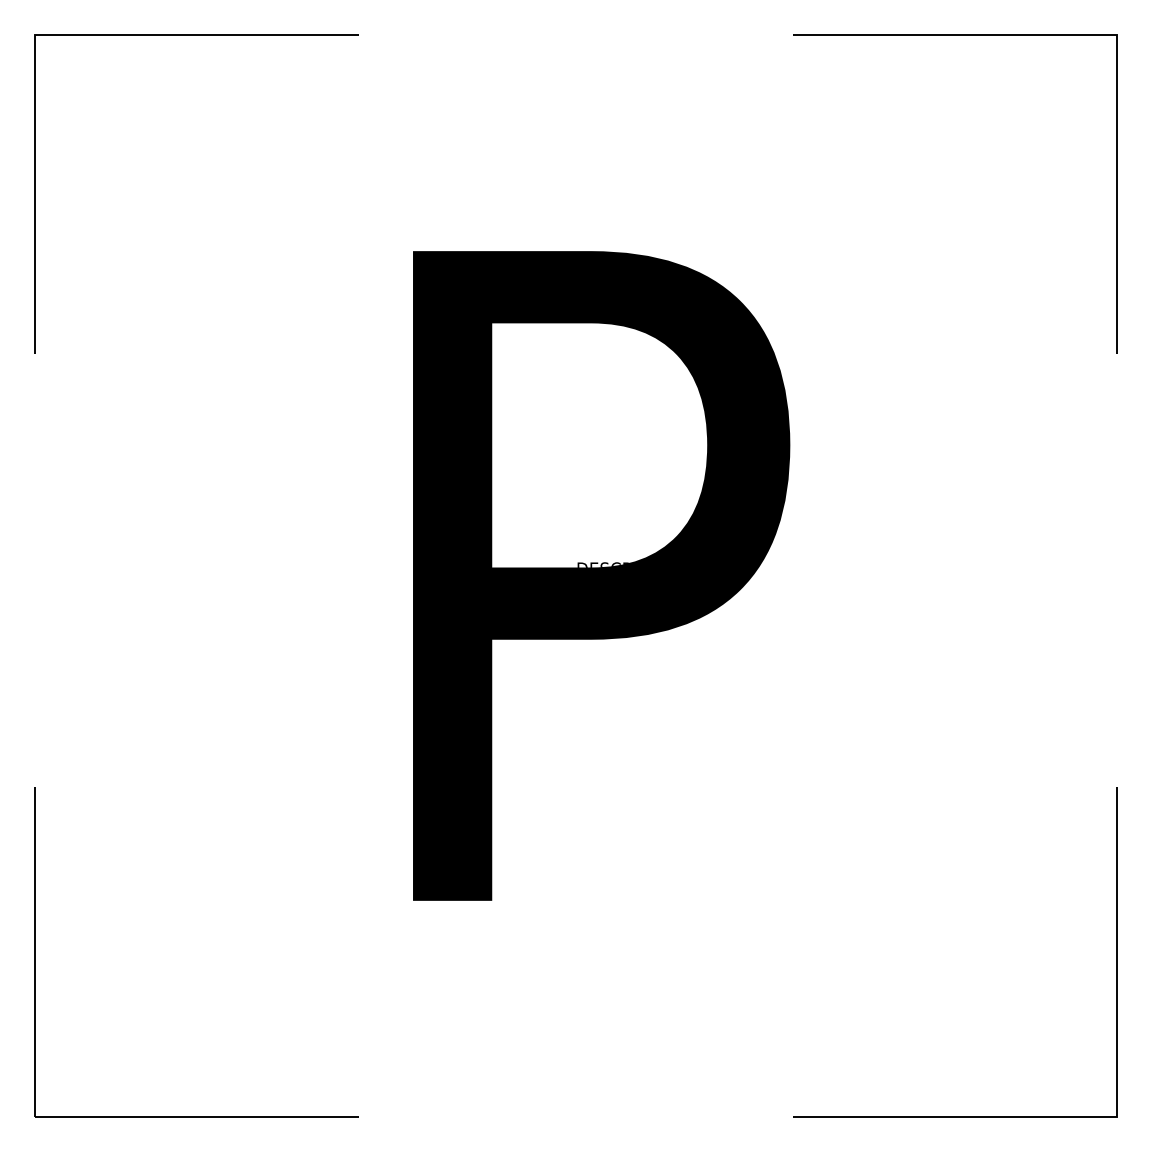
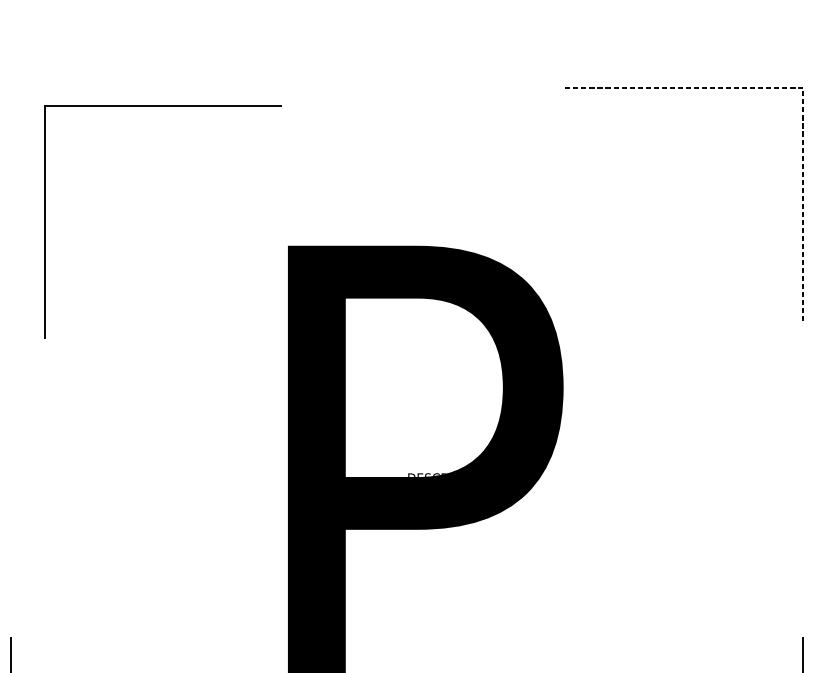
line: (1115, 34) -> (801, 87), solid -> dashed
line: (196, 35) -> (163, 106), moved

